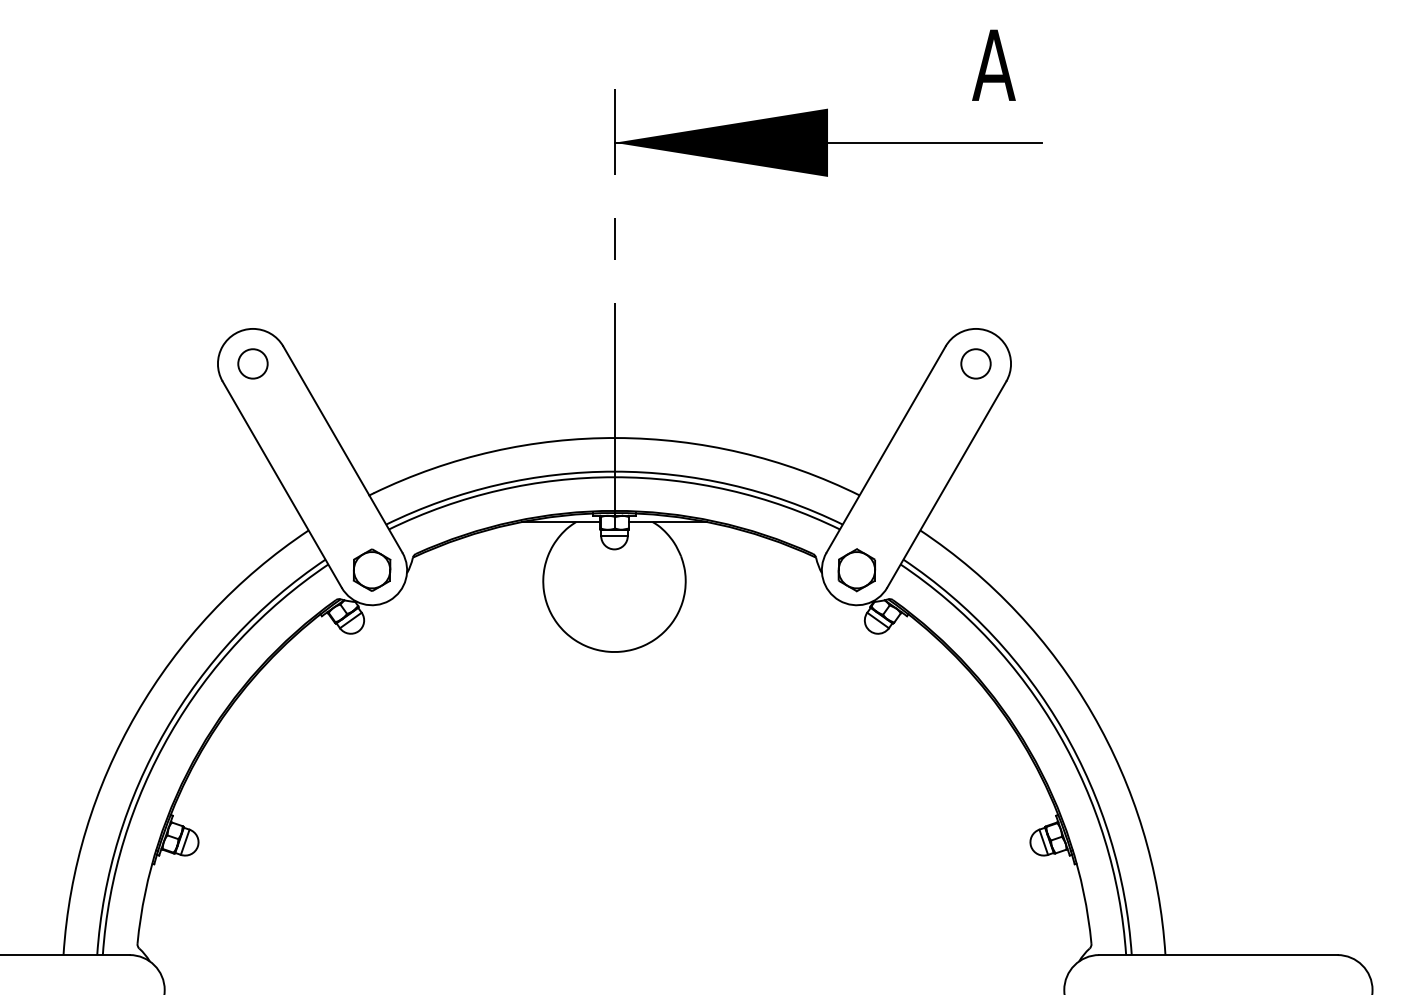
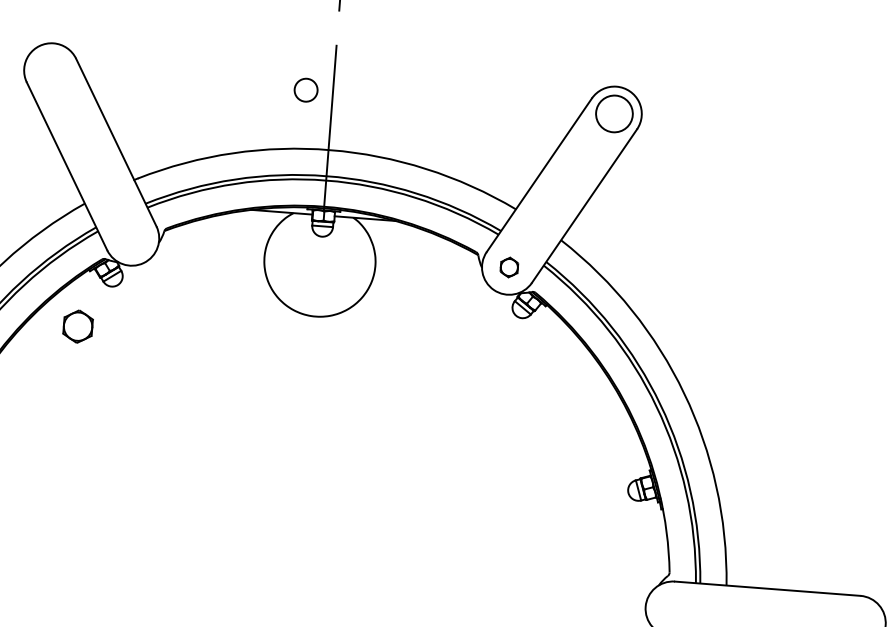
circle: (252, 363) -> (305, 89), moved
circle: (975, 363) -> (614, 113), size x1.6
part: (371, 569) -> (77, 326), moved
part: (856, 570) -> (509, 267), size x0.6

